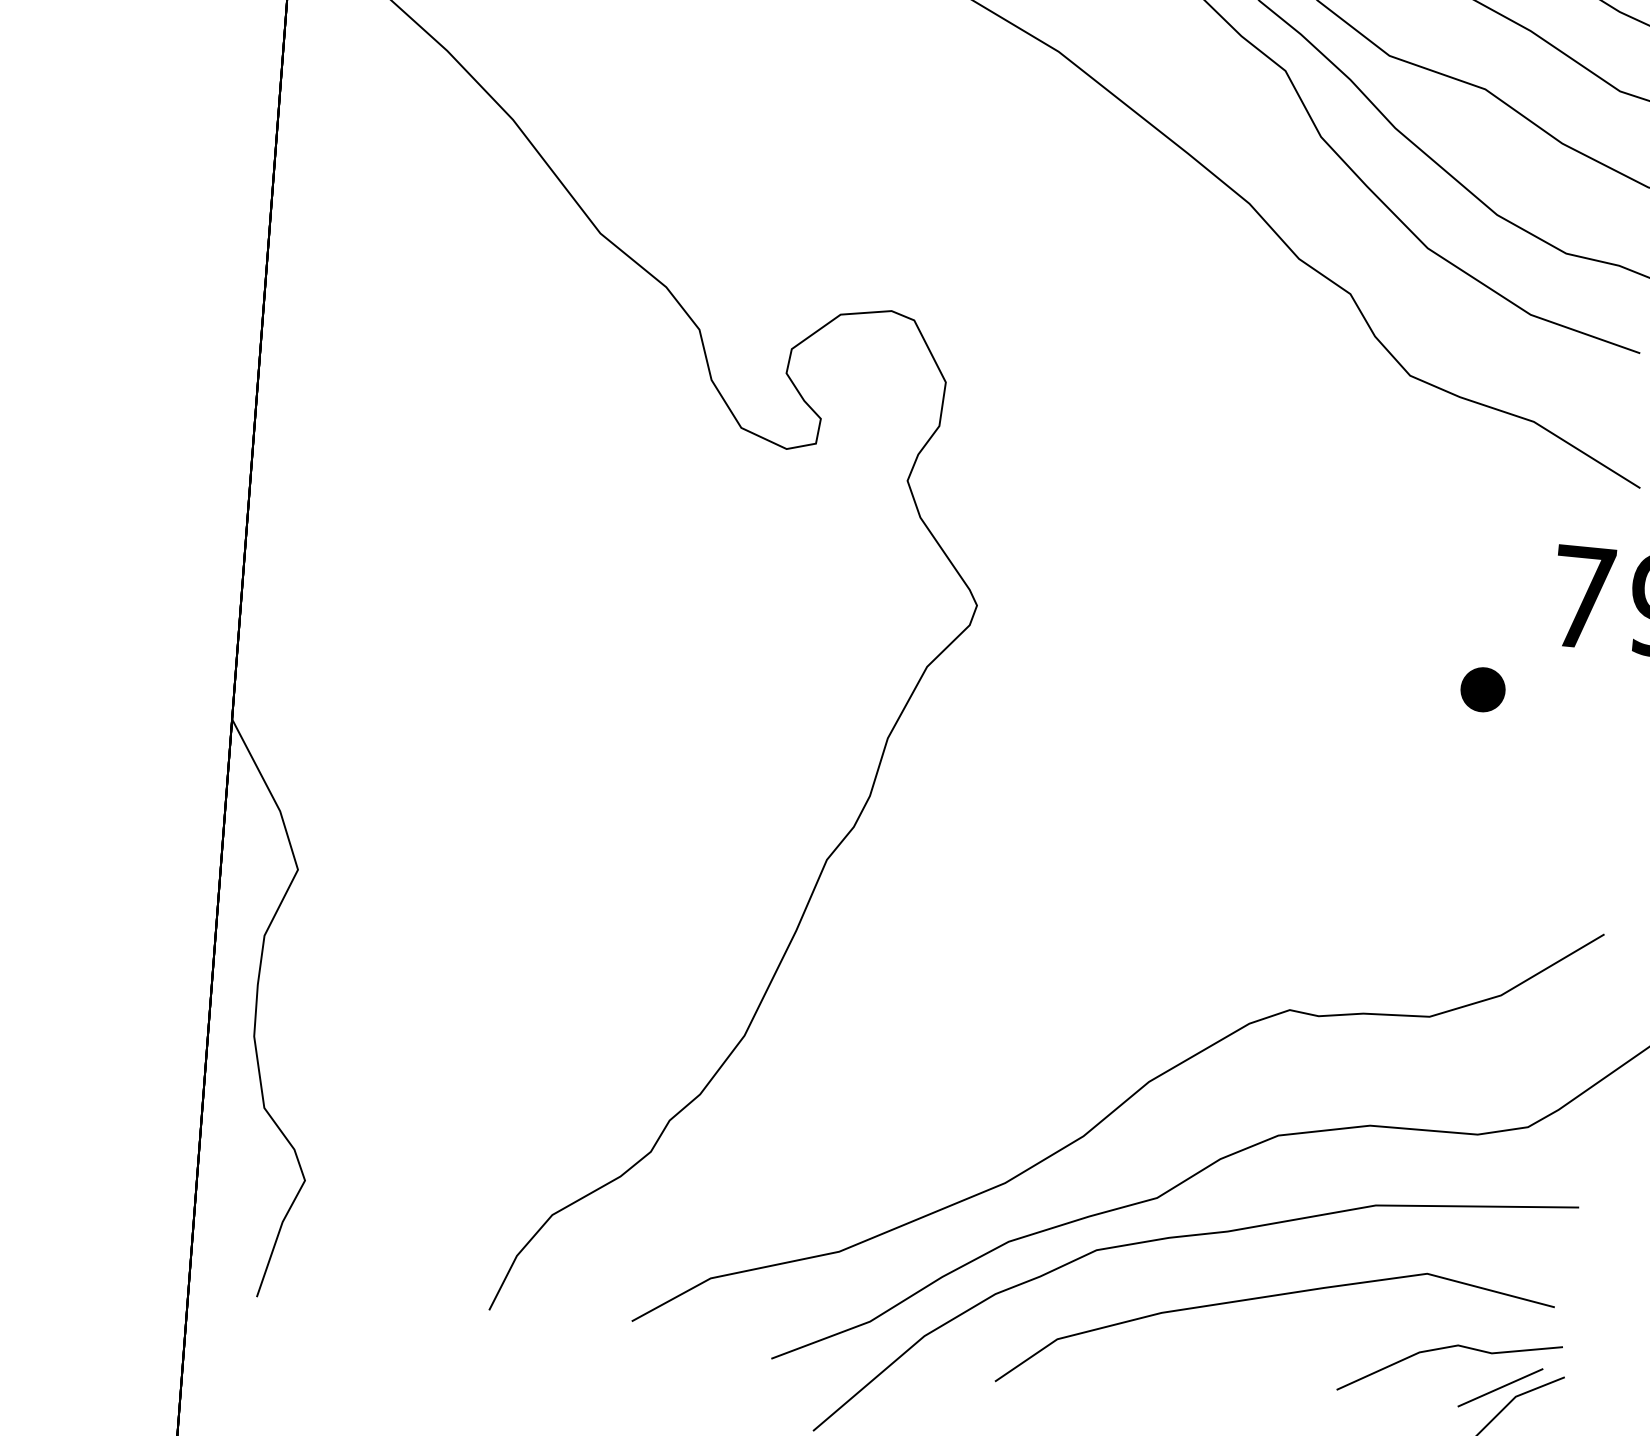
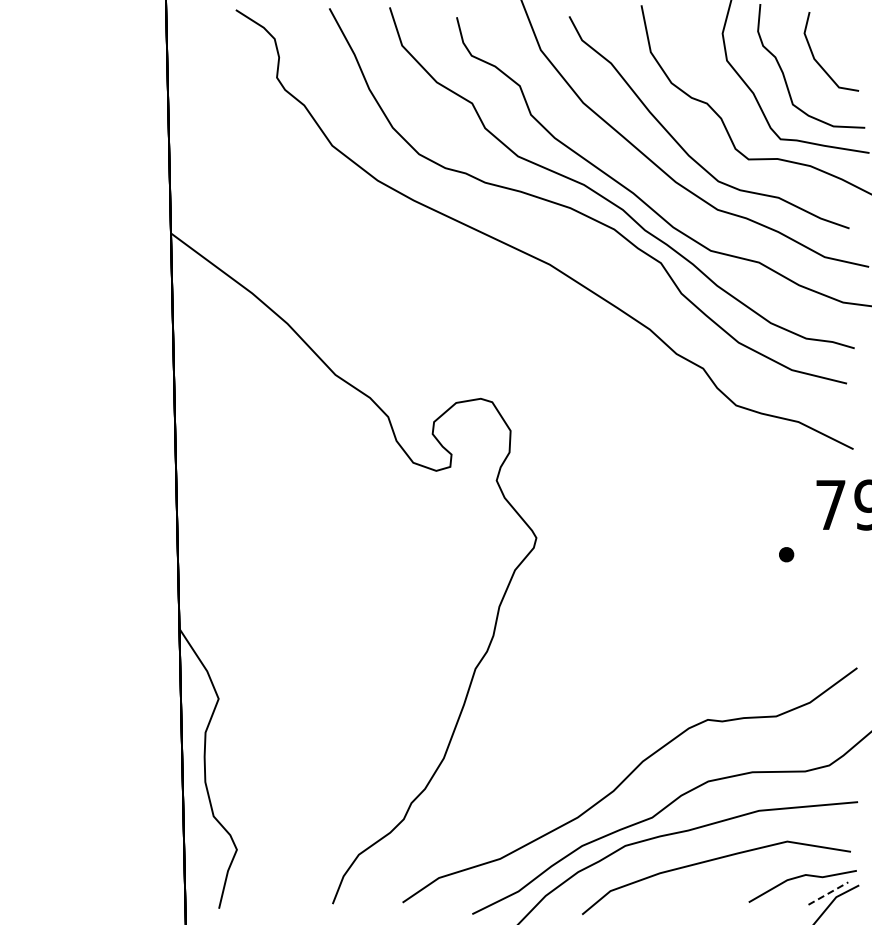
part: (1482, 689) -> (786, 554), size x0.7
line: (1500, 1387) -> (828, 893), solid -> dashed

